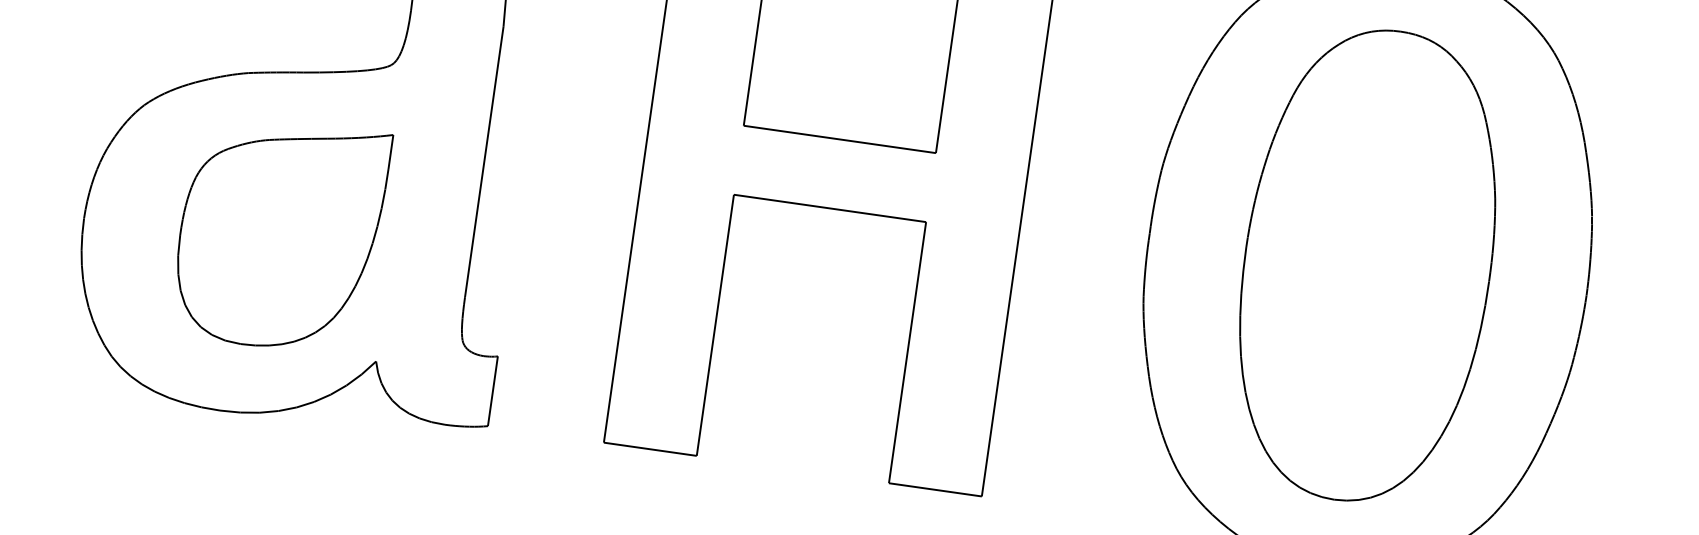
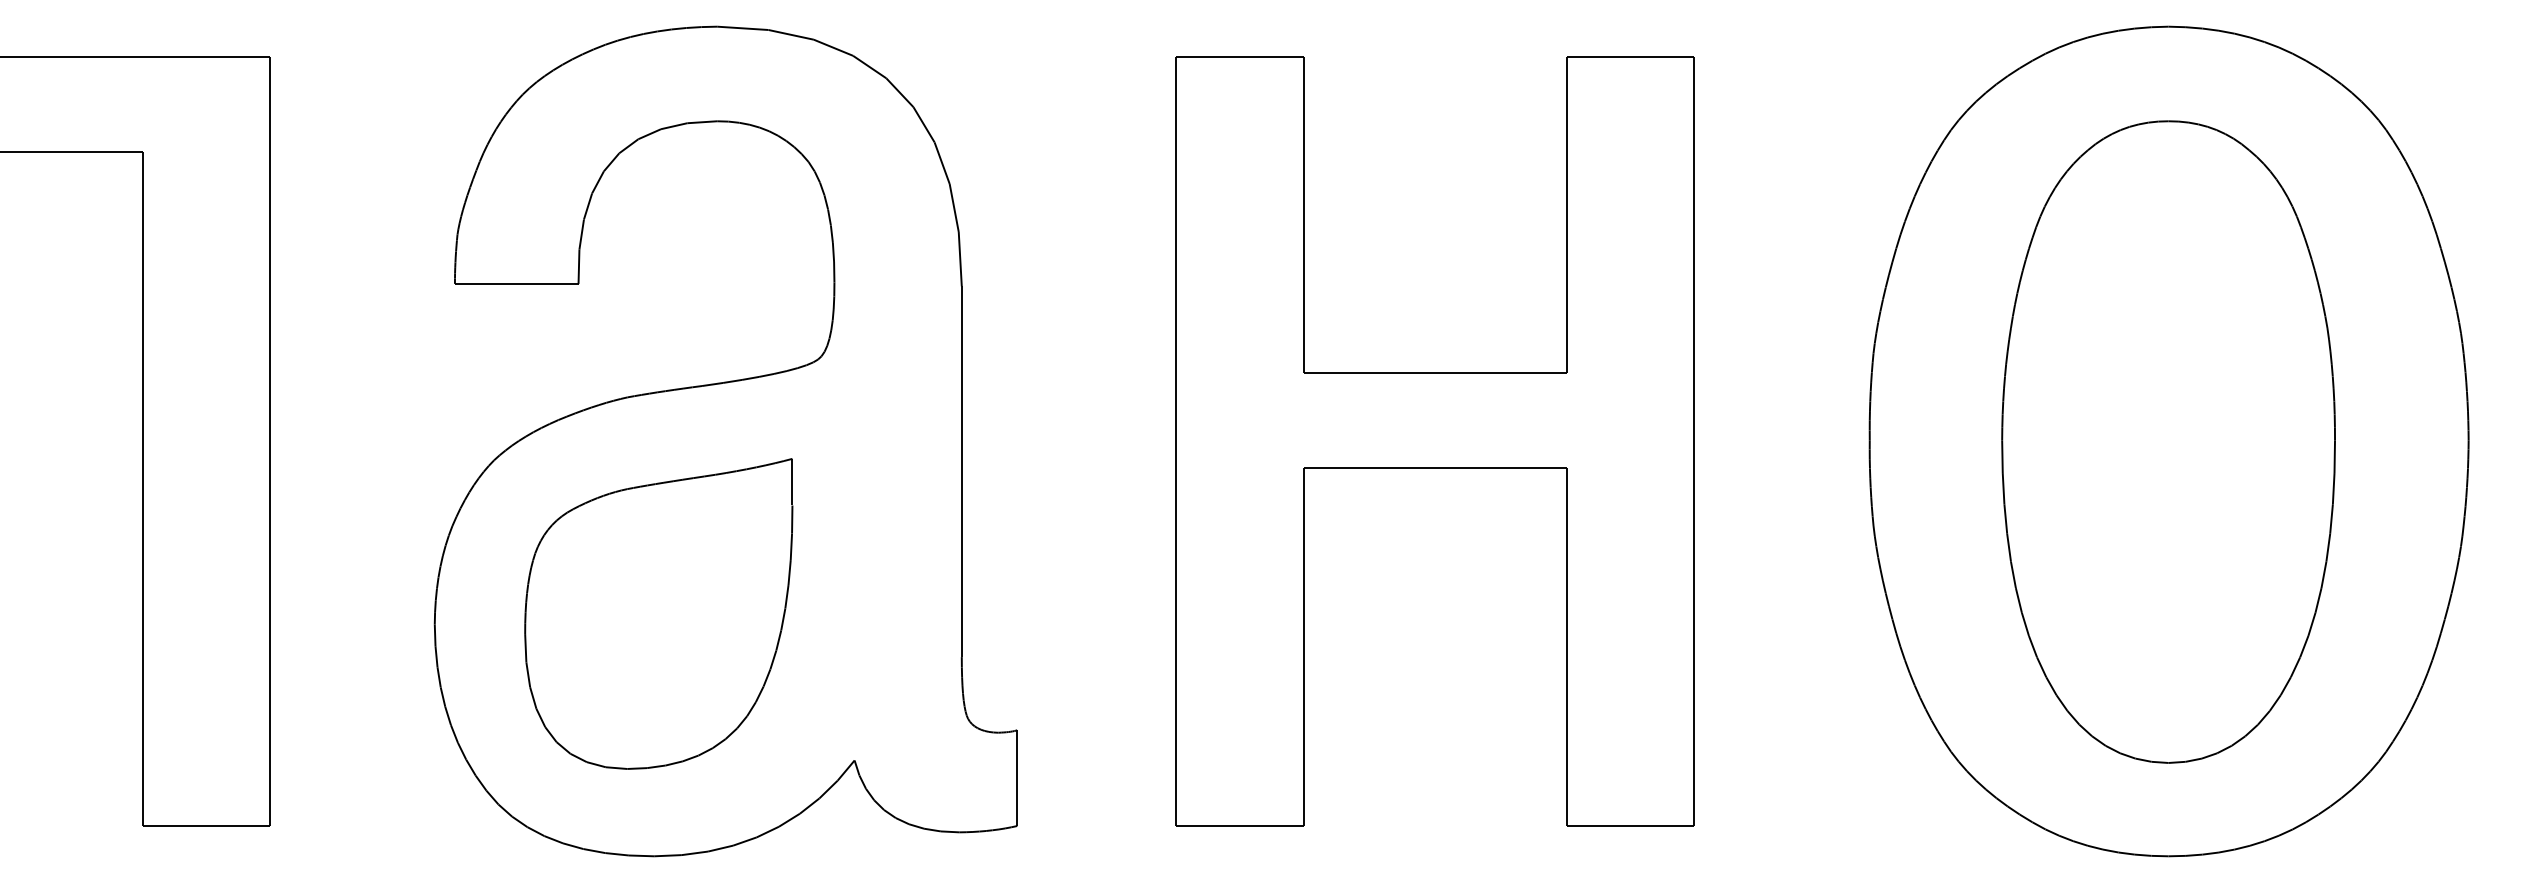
part: (279, 233) -> (658, 613), moved

